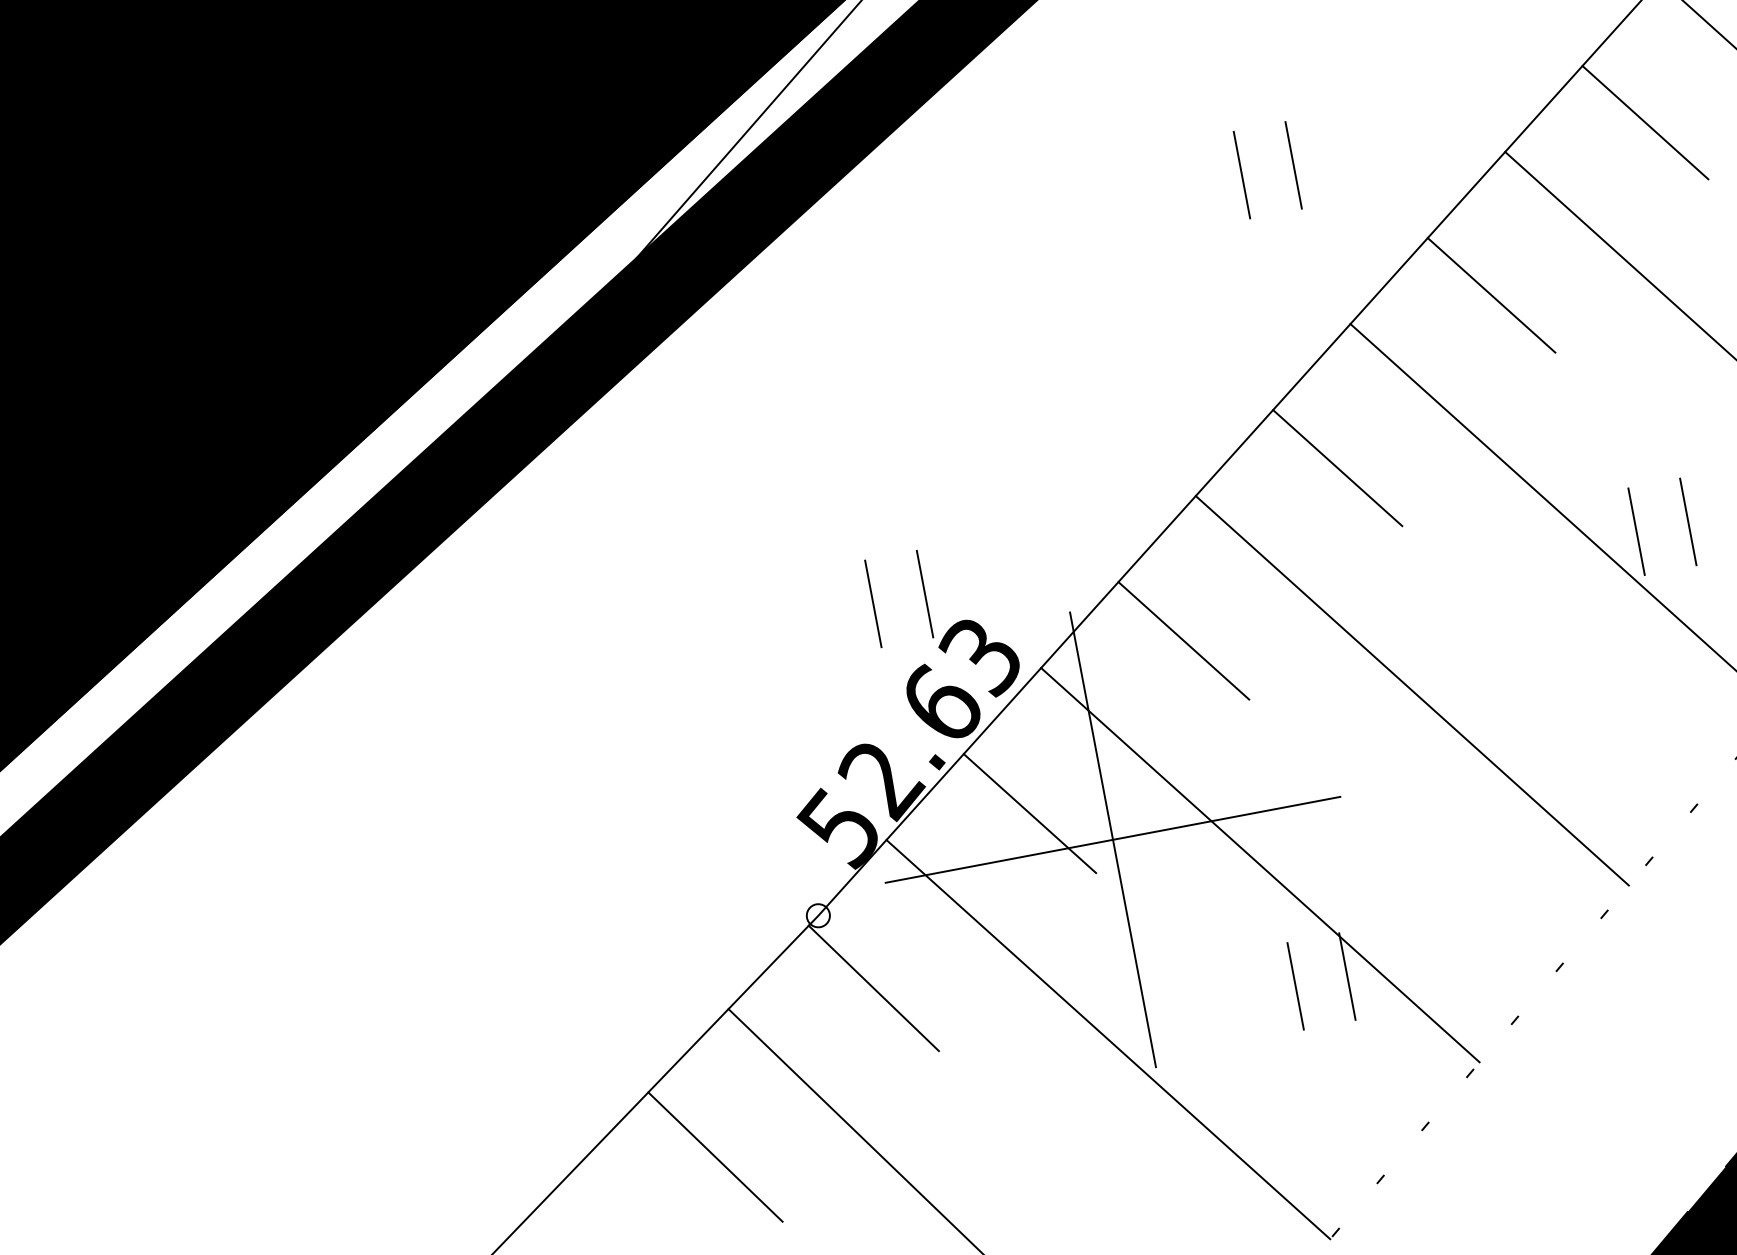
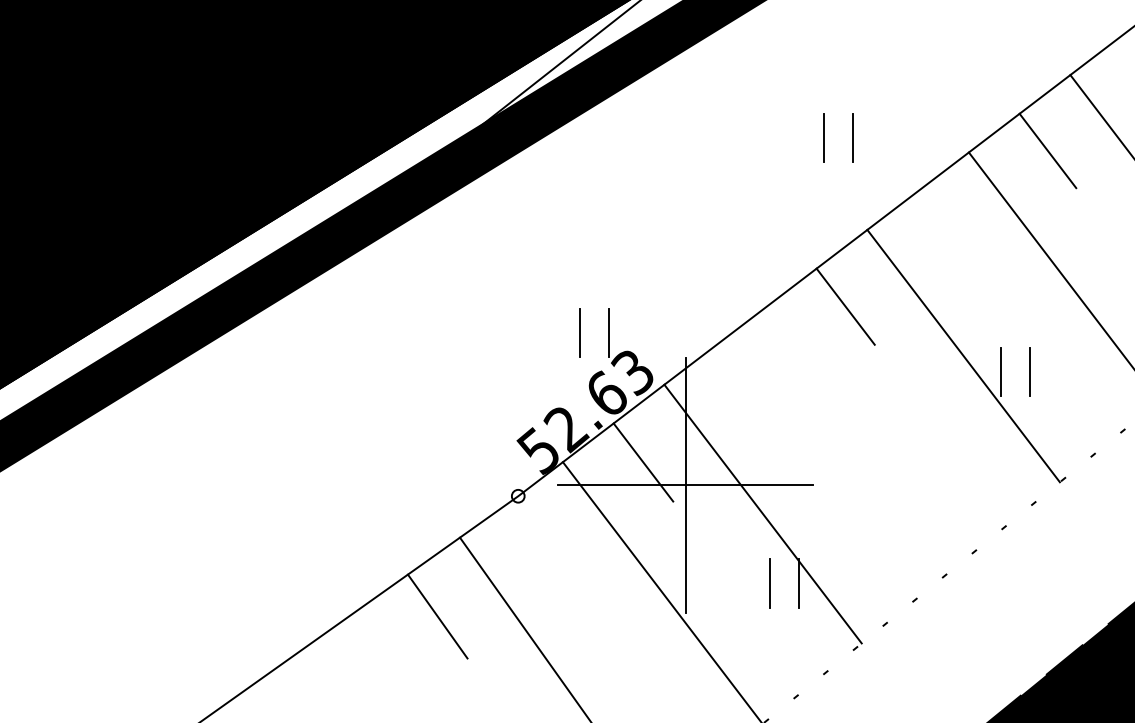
line: (1490, 294) -> (946, 228), removed
line: (1183, 640) -> (744, 384), removed
line: (1410, 689) -> (862, 434), removed
line: (872, 987) -> (540, 540), removed

